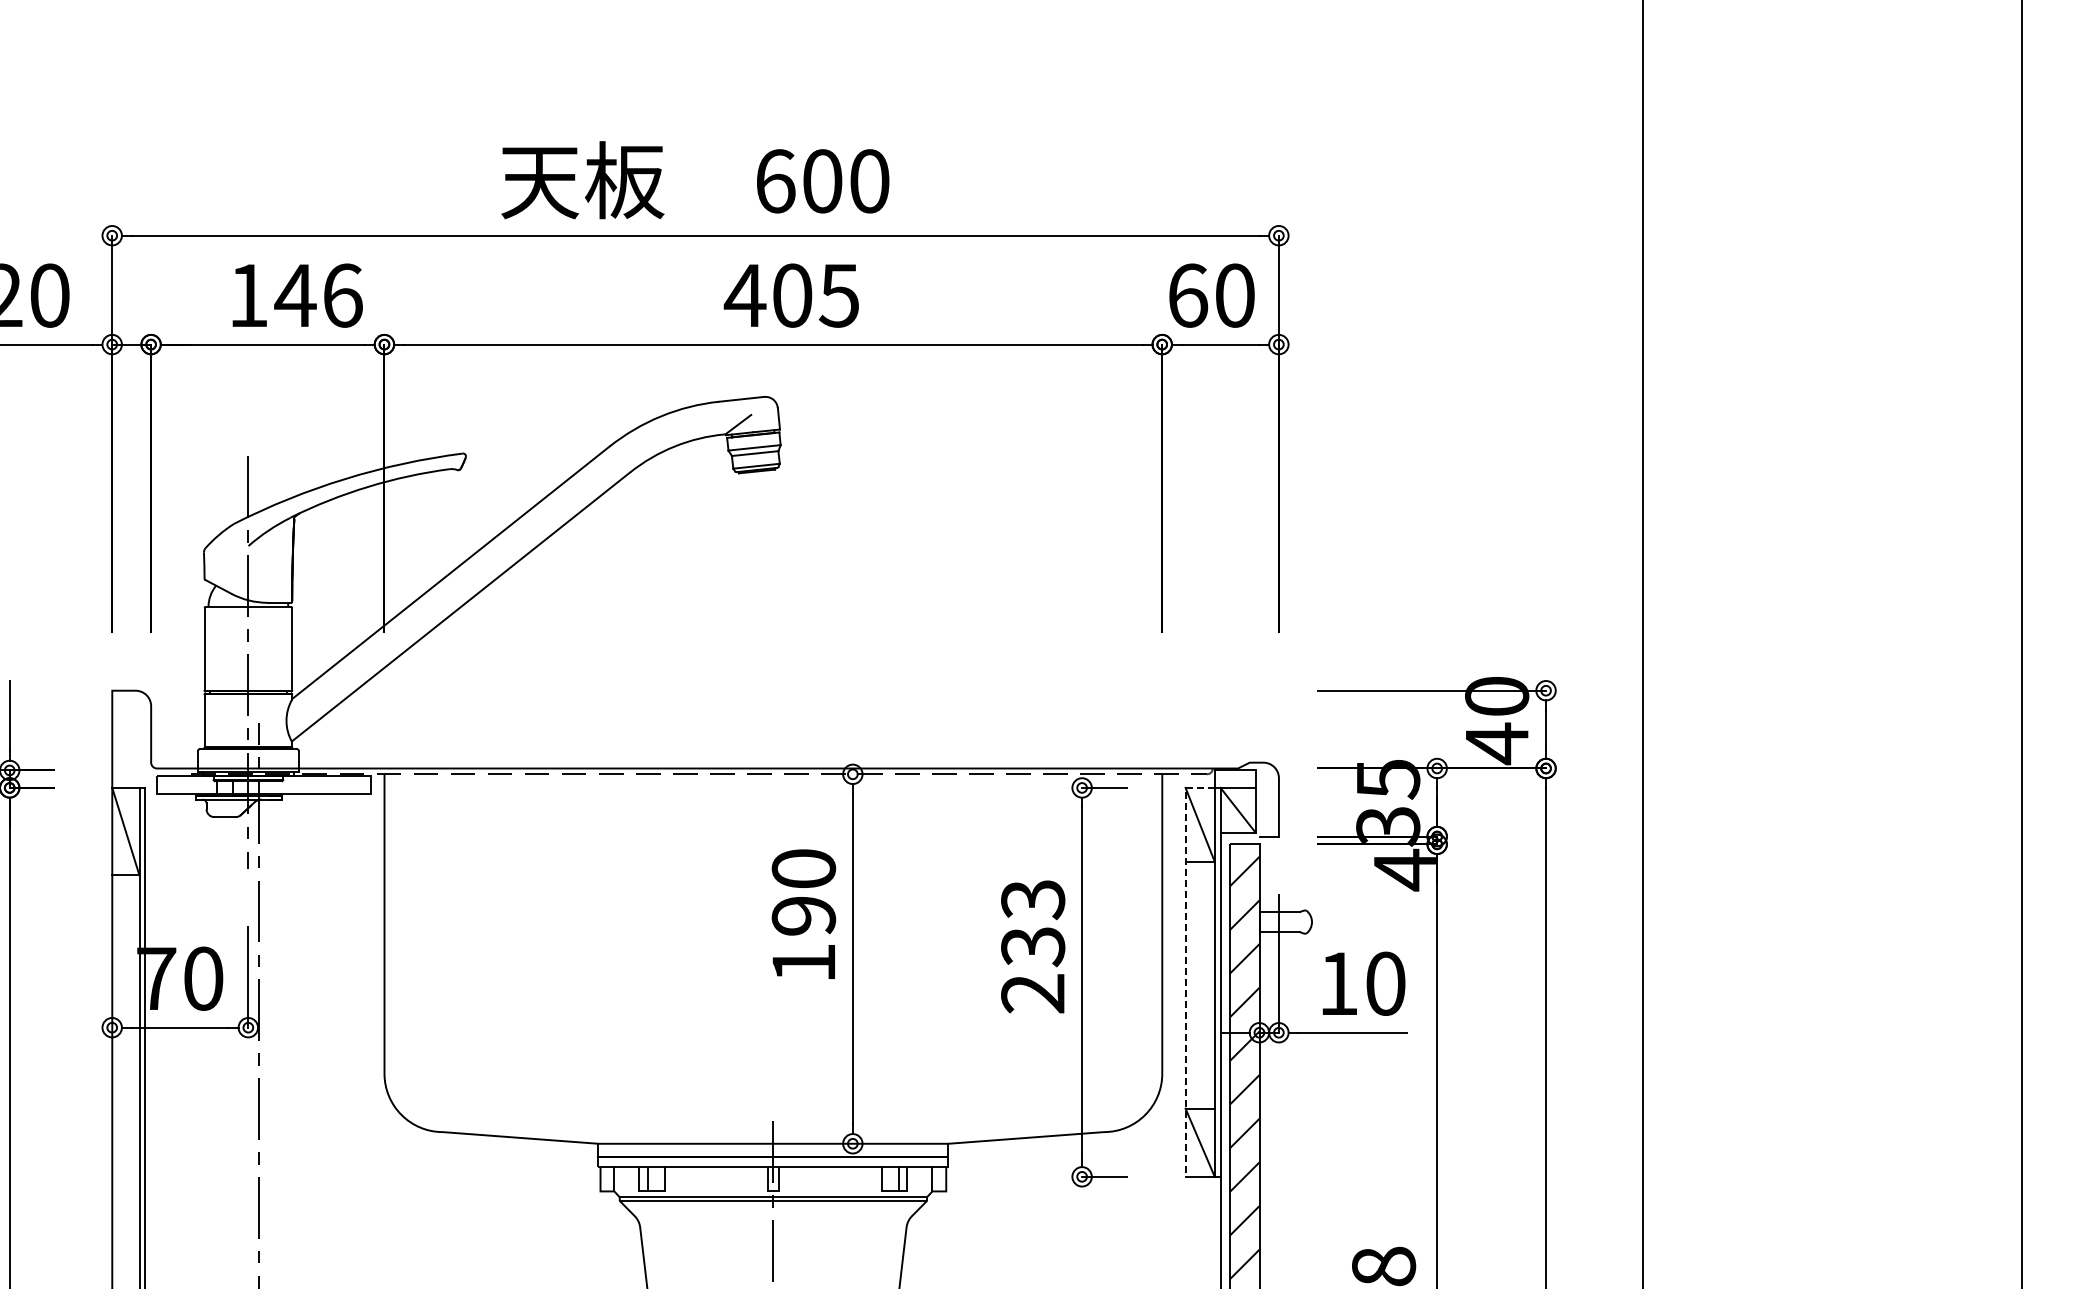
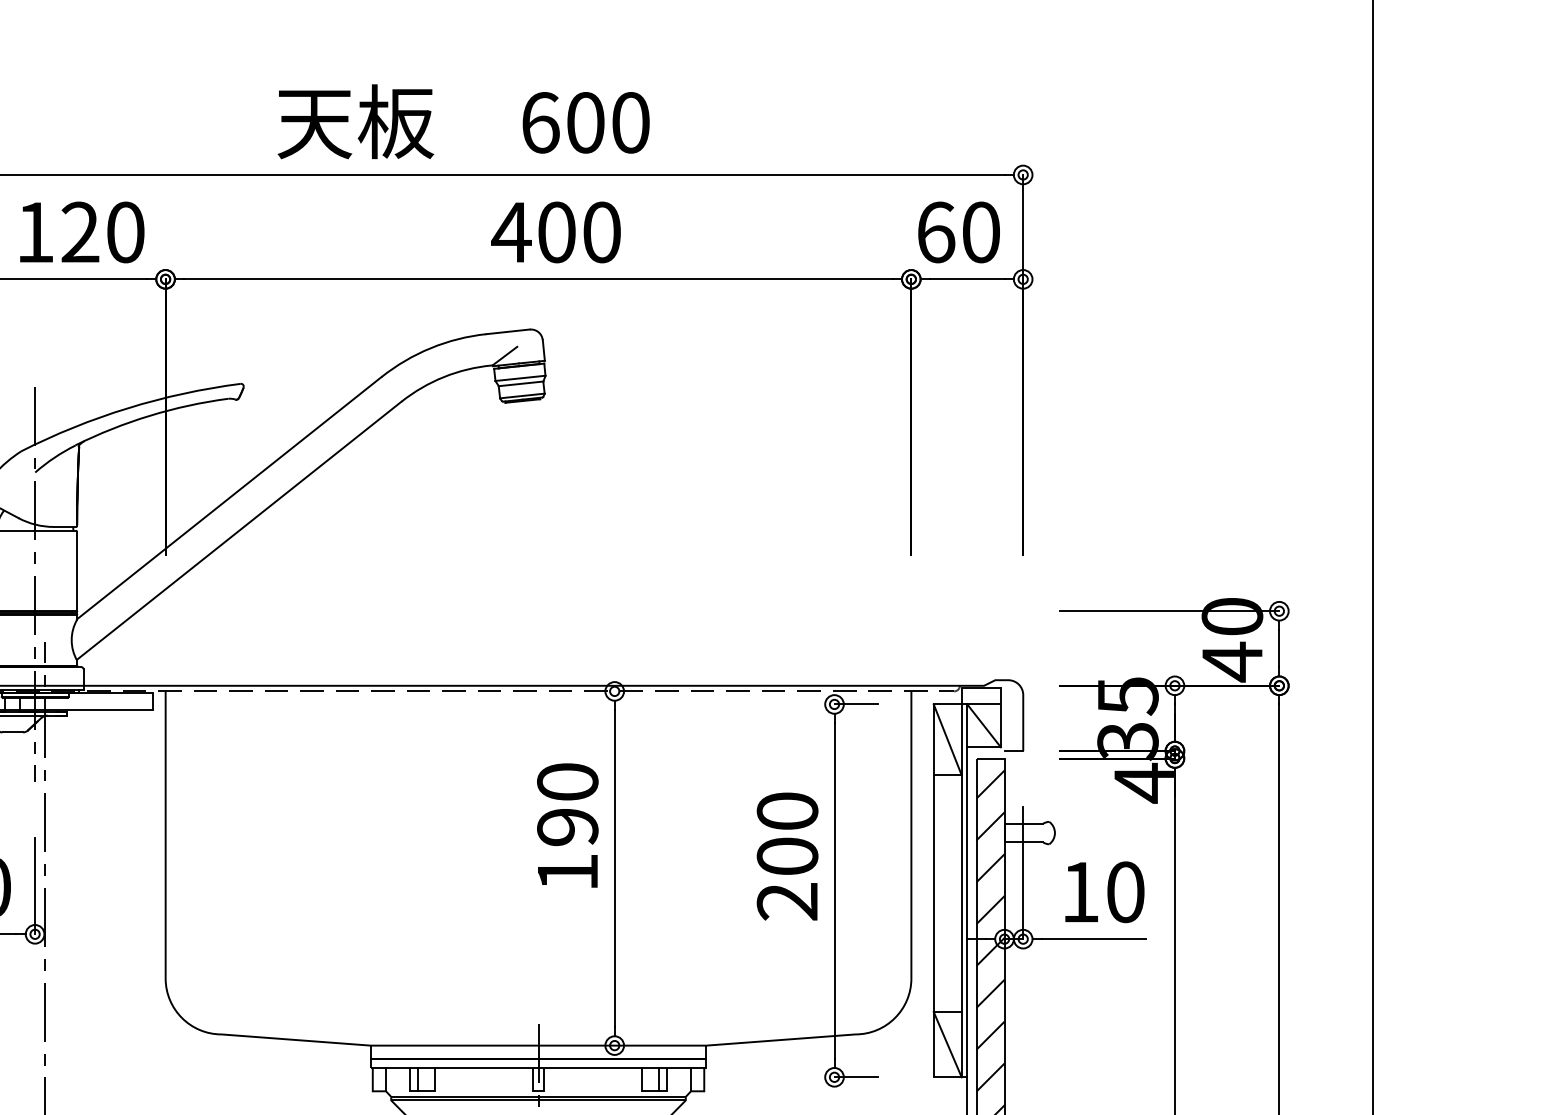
text: (318, 295) -> (102, 232), 146 -> 120
text: (838, 295) -> (600, 232), 405 -> 400
text: (1033, 923) -> (787, 834), 233 -> 200
line: (1185, 966) -> (933, 875), dashed -> solid

